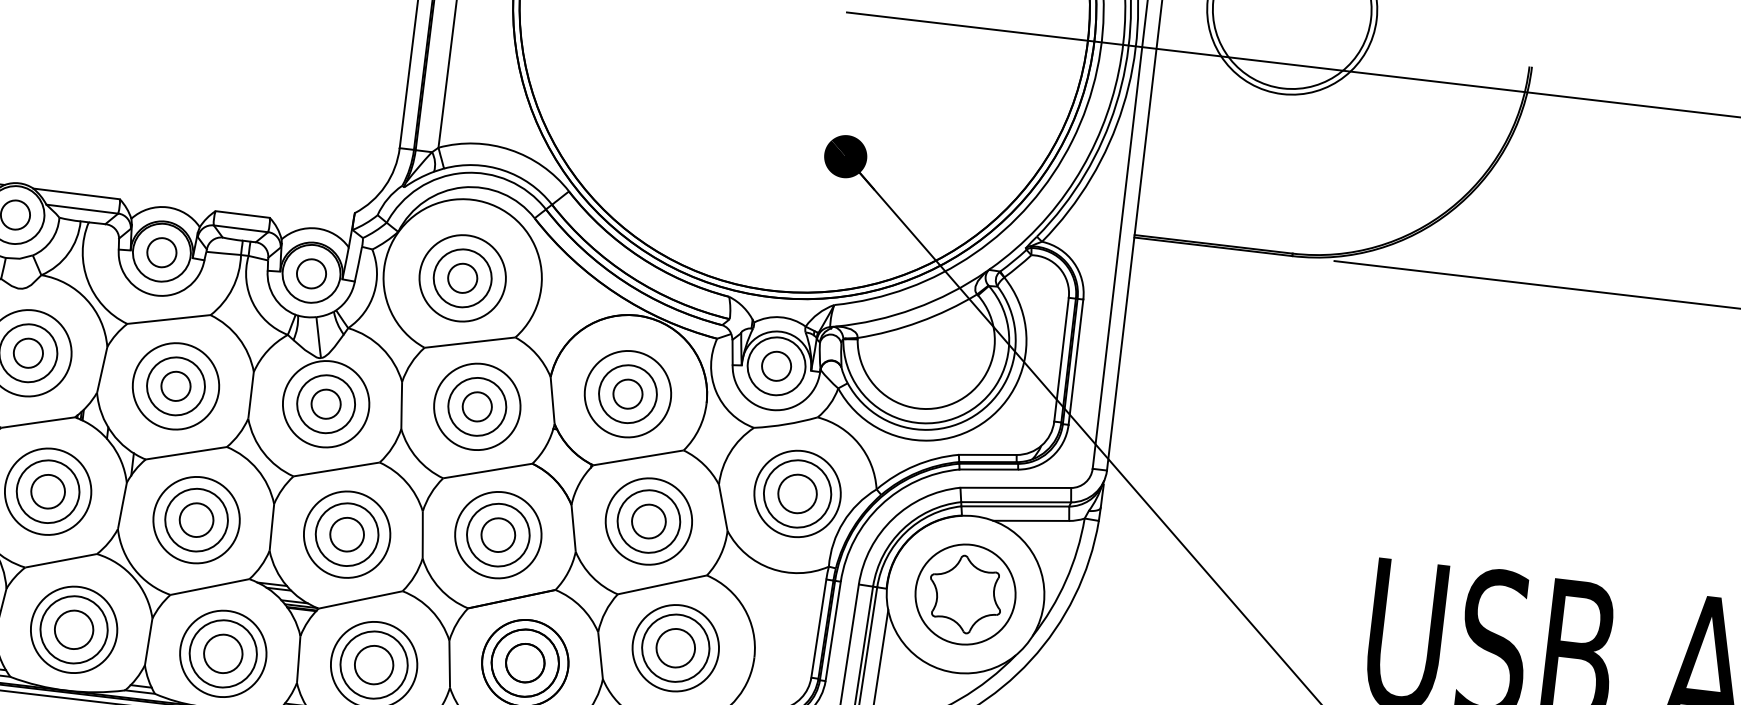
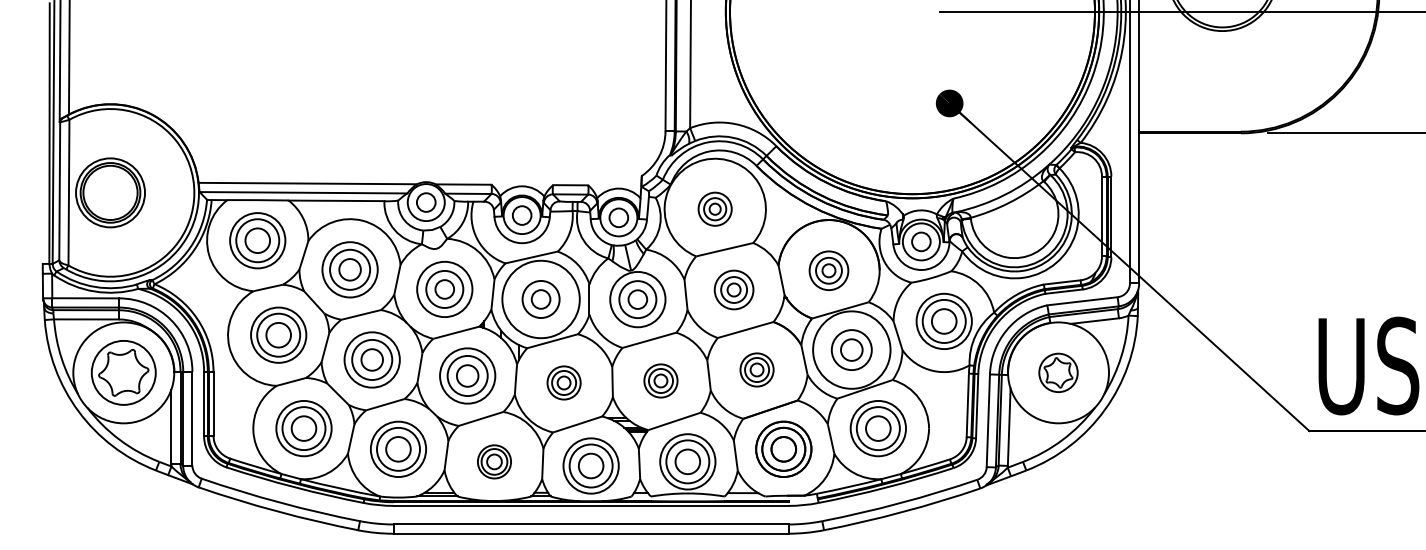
part: (461, 276) -> (714, 208), size x0.6
circle: (175, 386) -> (540, 299), size x1.4
part: (627, 393) -> (828, 270), size x0.7
part: (476, 405) -> (733, 289), size x0.7
part: (195, 519) -> (563, 382), size x0.6
circle: (648, 520) -> (851, 349), size x1.4
part: (346, 533) -> (660, 380), size x0.6
part: (497, 534) -> (756, 369), size x0.6
part: (965, 593) -> (1058, 372), size x0.6
part: (74, 629) -> (494, 461), size x0.6

